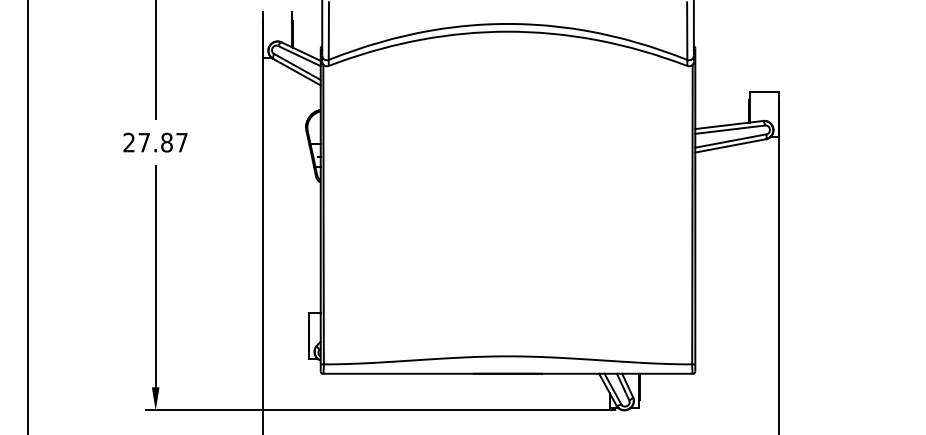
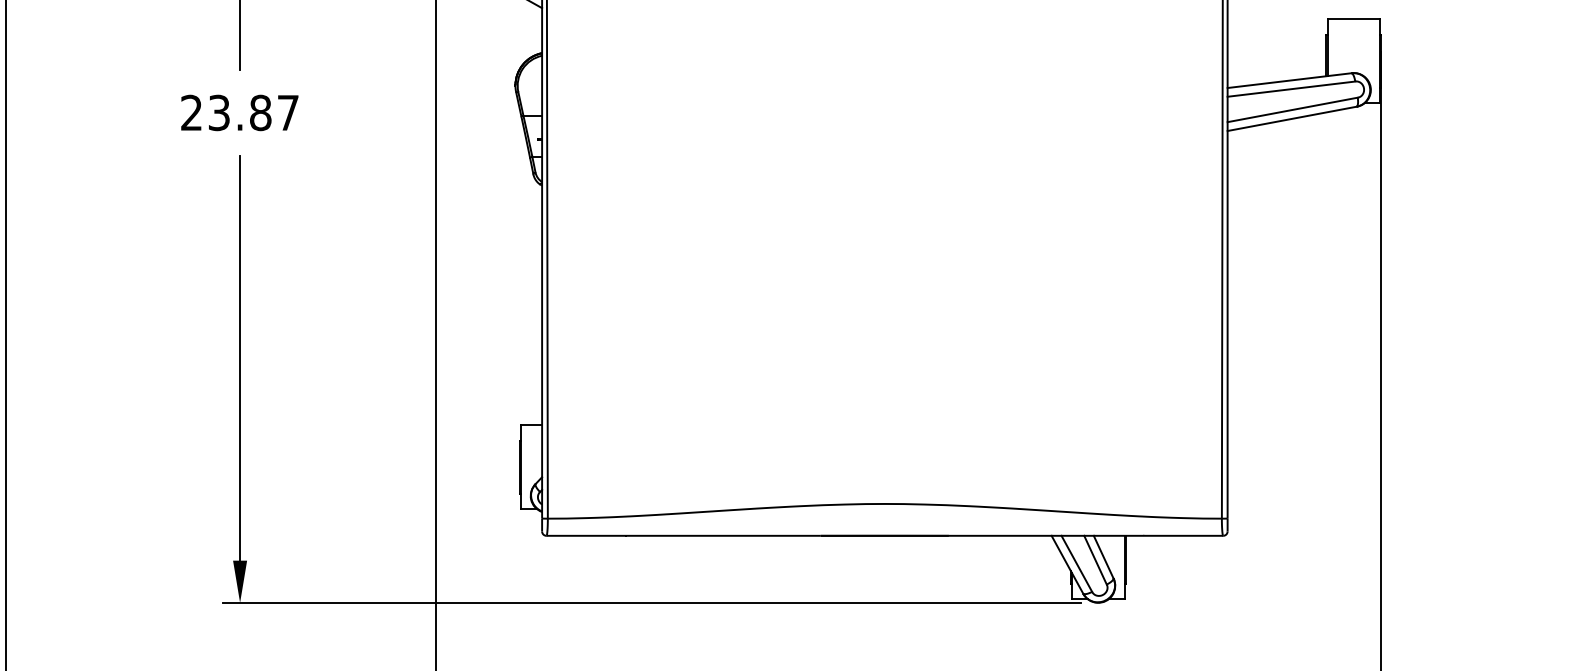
text: (143, 142) -> (217, 112), 27.87 -> 23.87

